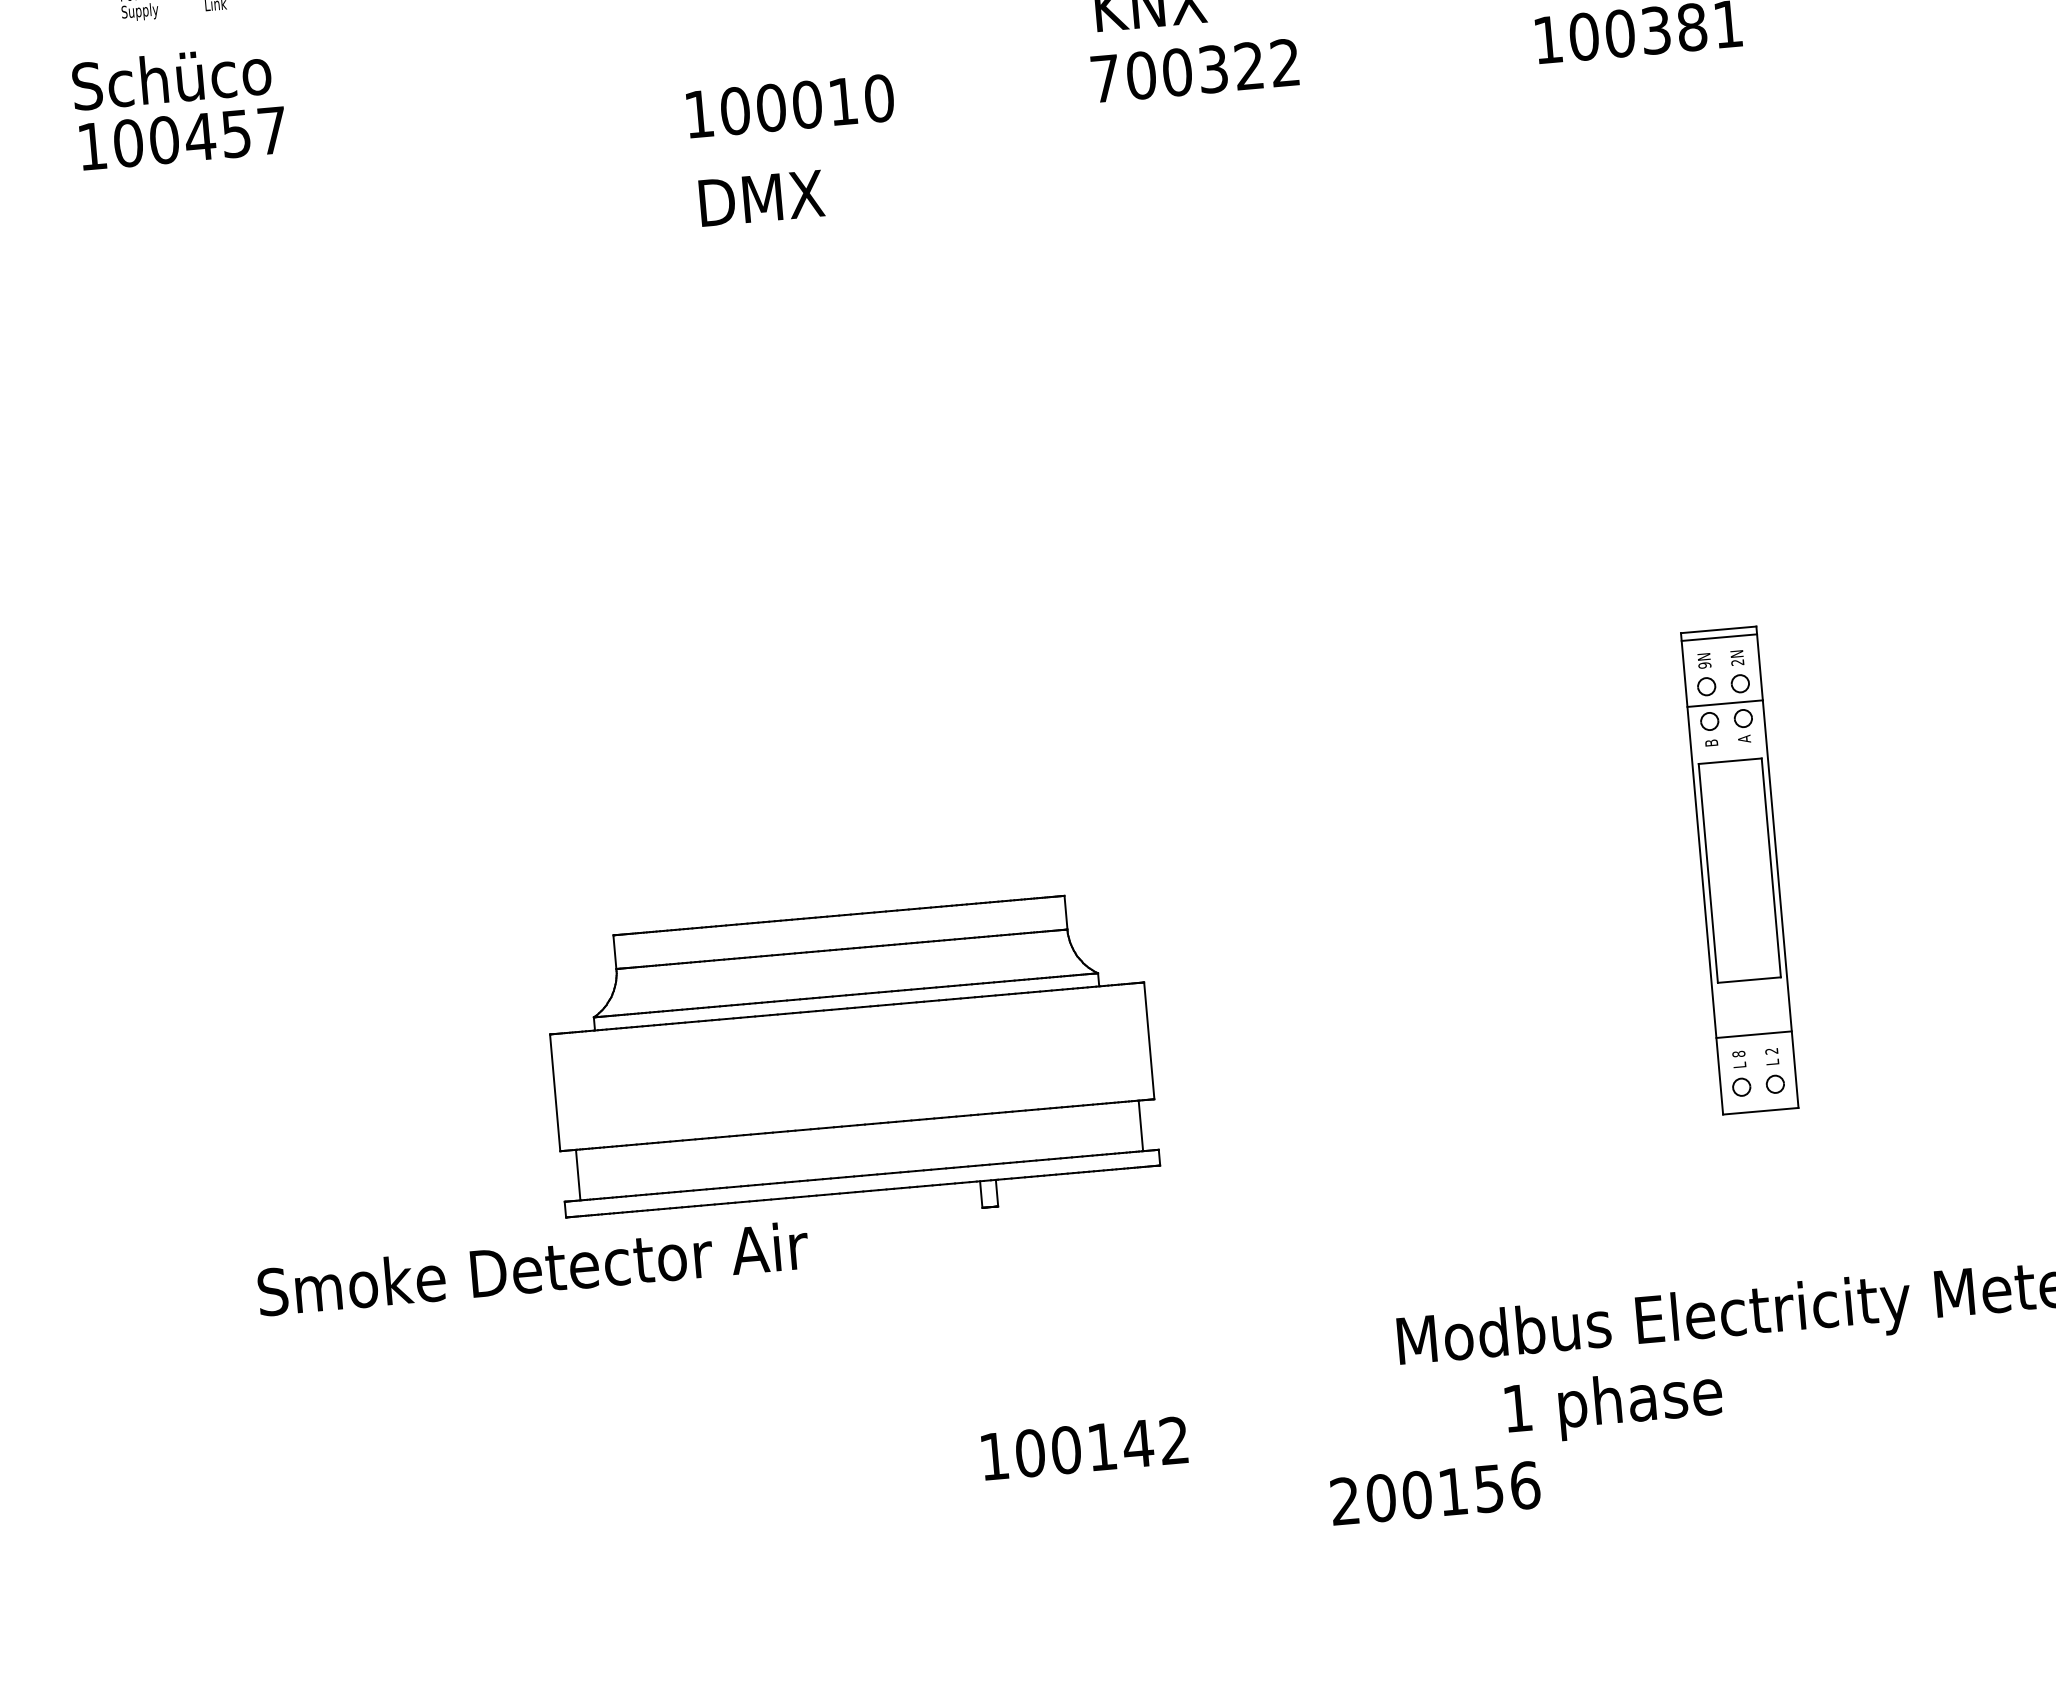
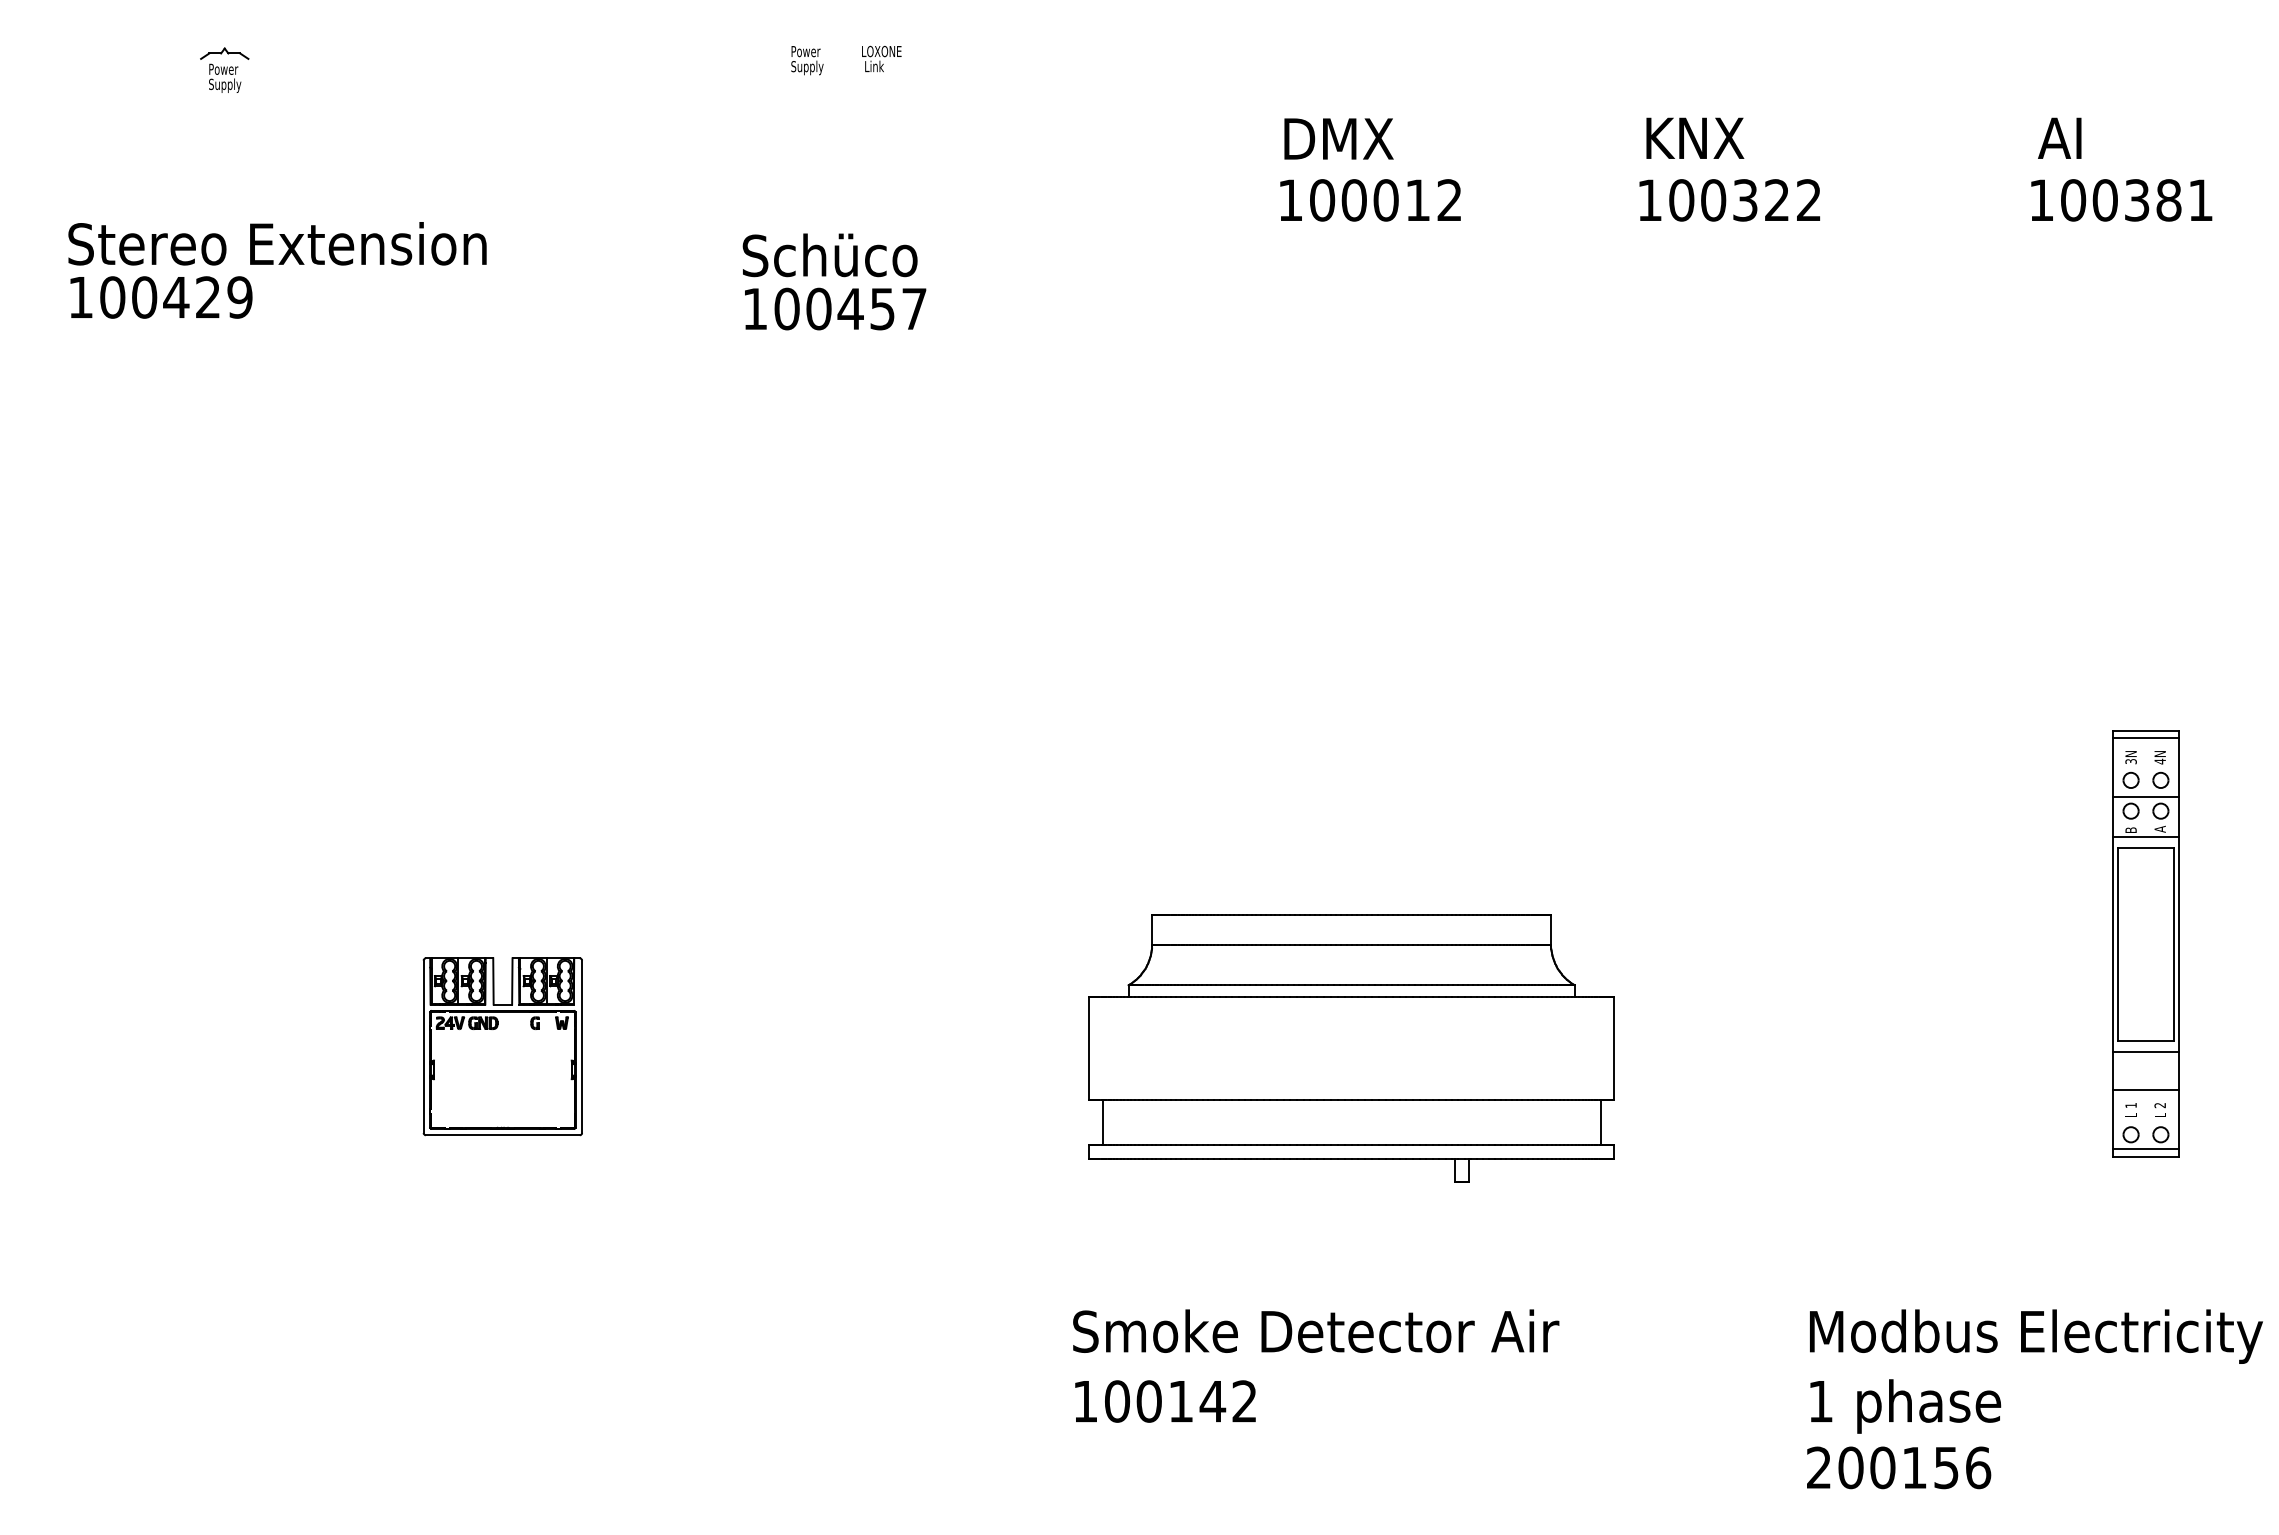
text: (1104, 77) -> (1649, 199), 700322 -> 100322
text: (878, 98) -> (1449, 200), 100010 -> 100012
text: (179, 107) -> (834, 281), moved
text: (761, 197) -> (1338, 138), moved
text: (1736, 662) -> (2159, 761), 2N -> 4N
text: (1704, 665) -> (2130, 761), 9N -> 3N
line: (1728, 749) -> (2145, 837), added
line: (1749, 991) -> (2145, 1051), added
text: (1738, 1054) -> (2130, 1105), 8 -> 1
line: (1759, 1102) -> (2145, 1149), added
text: (533, 1267) -> (1316, 1330), moved
text: (1614, 1405) -> (1905, 1406), moved
text: (1084, 1448) -> (1165, 1401), moved
text: (1436, 1492) -> (1899, 1467), moved

